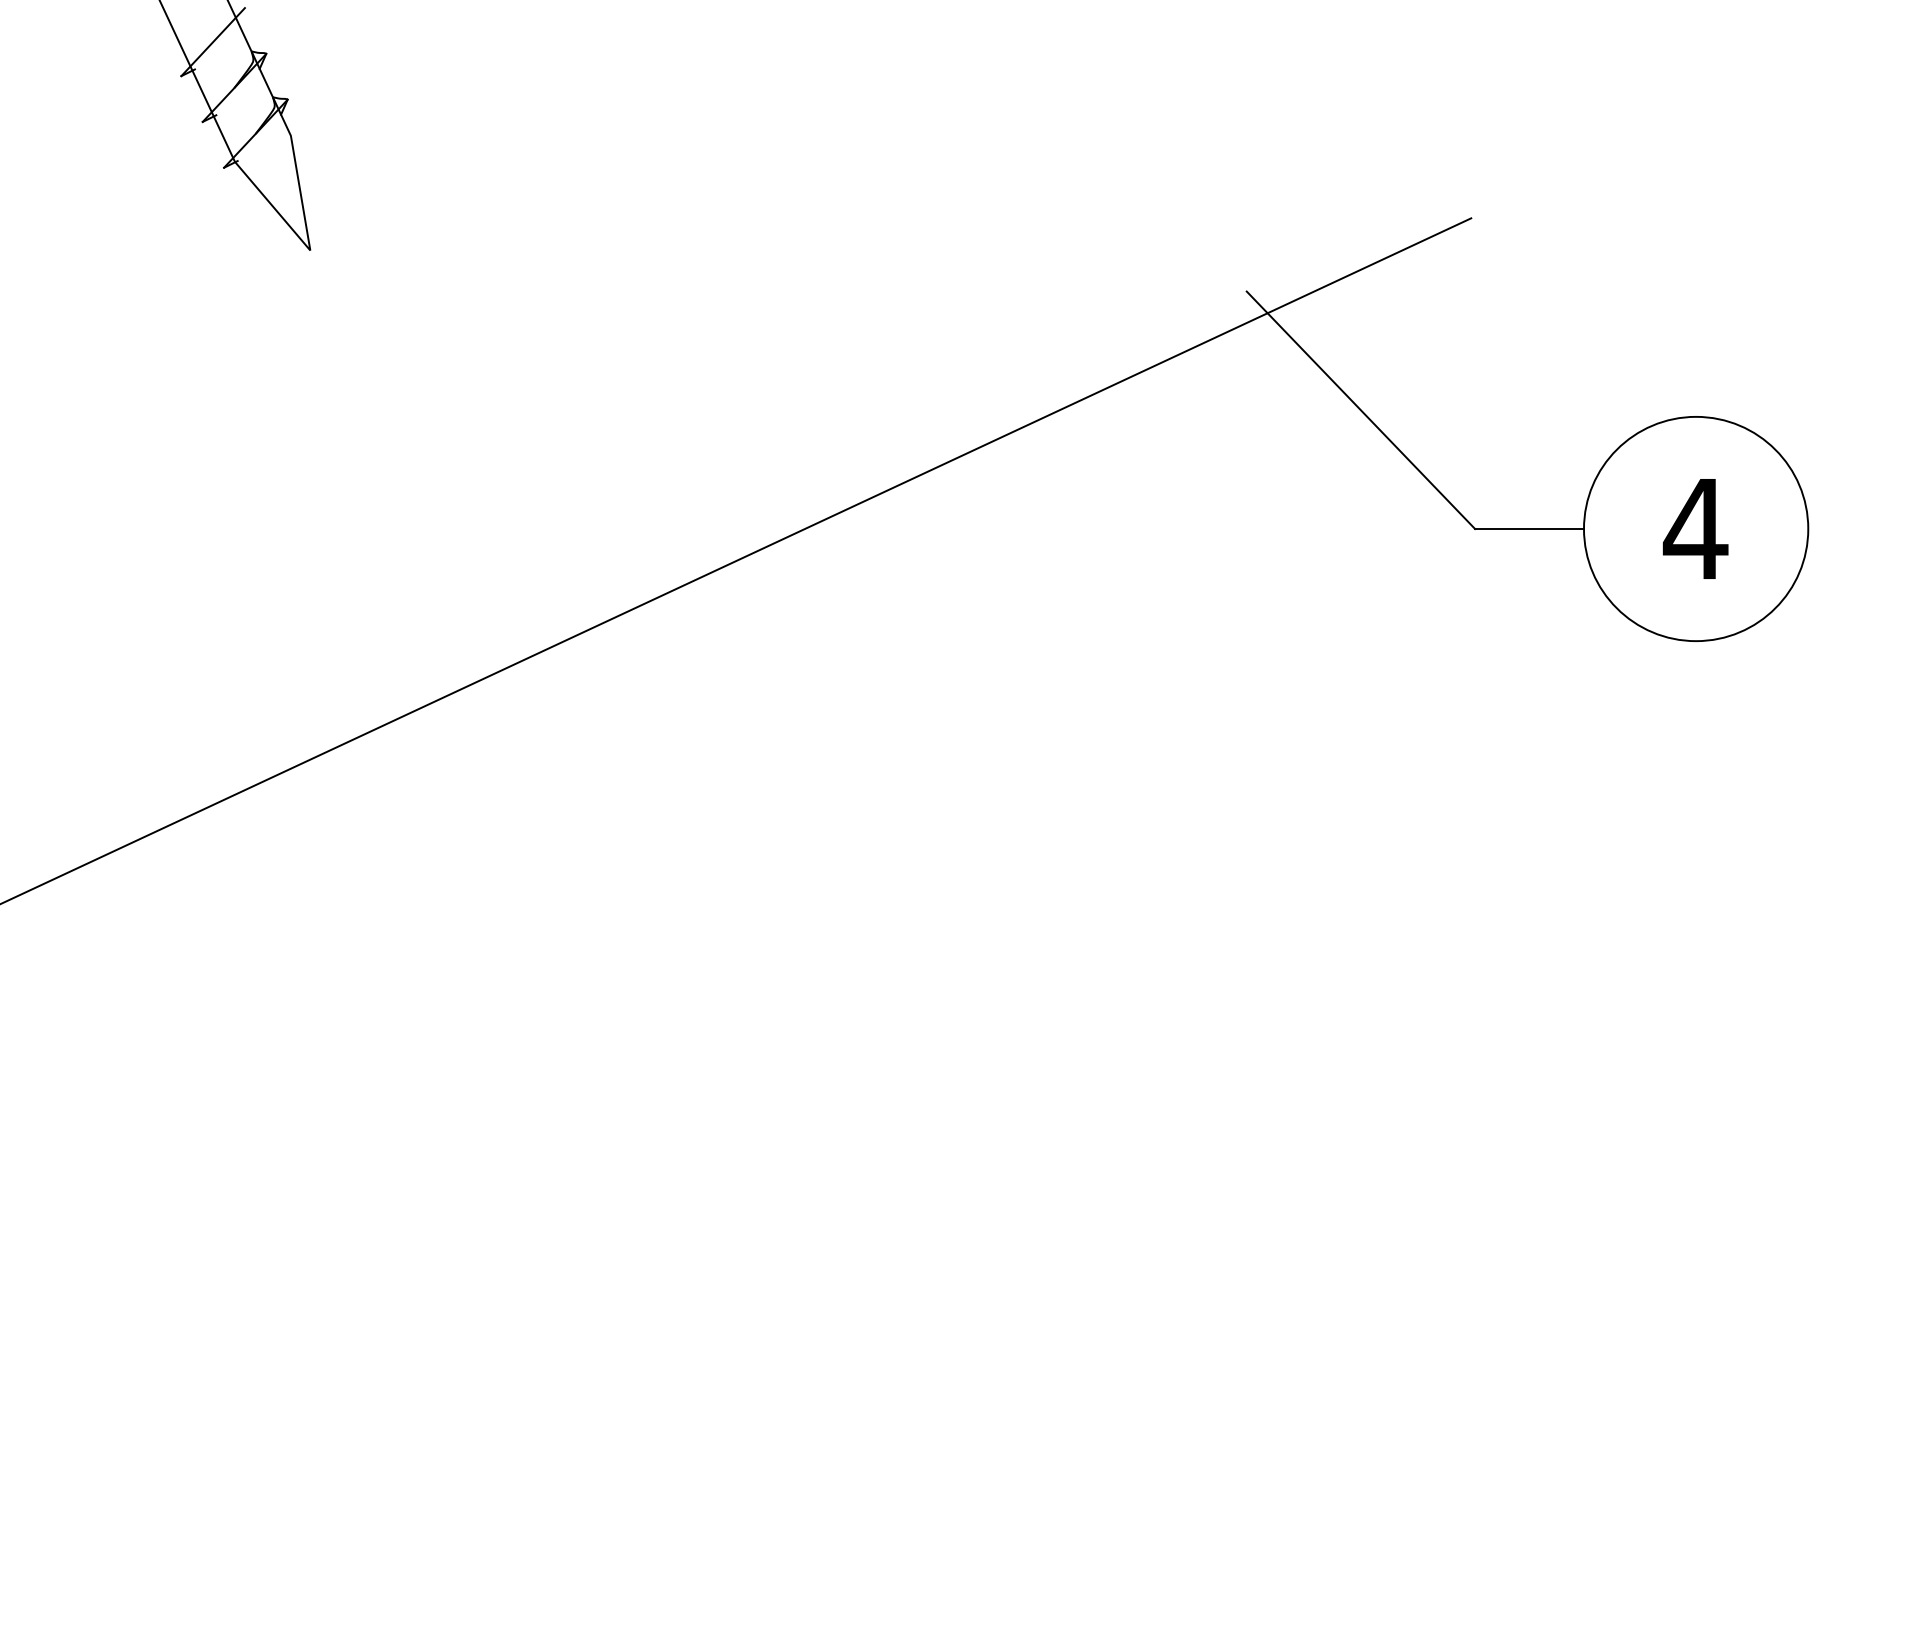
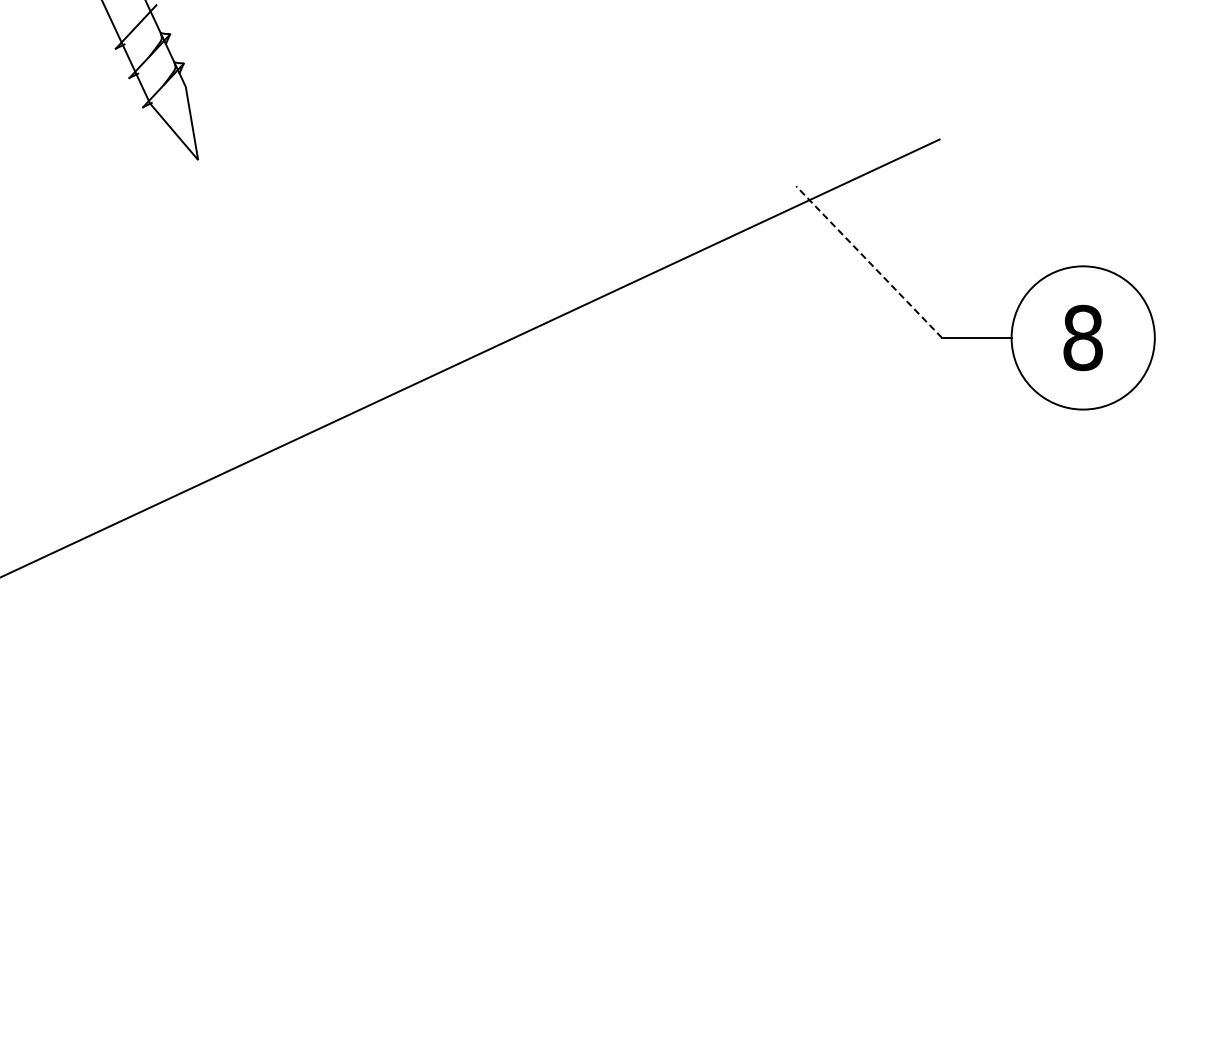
line: (1359, 409) -> (868, 261), solid -> dashed
text: (1694, 528) -> (1082, 337), 4 -> 8

